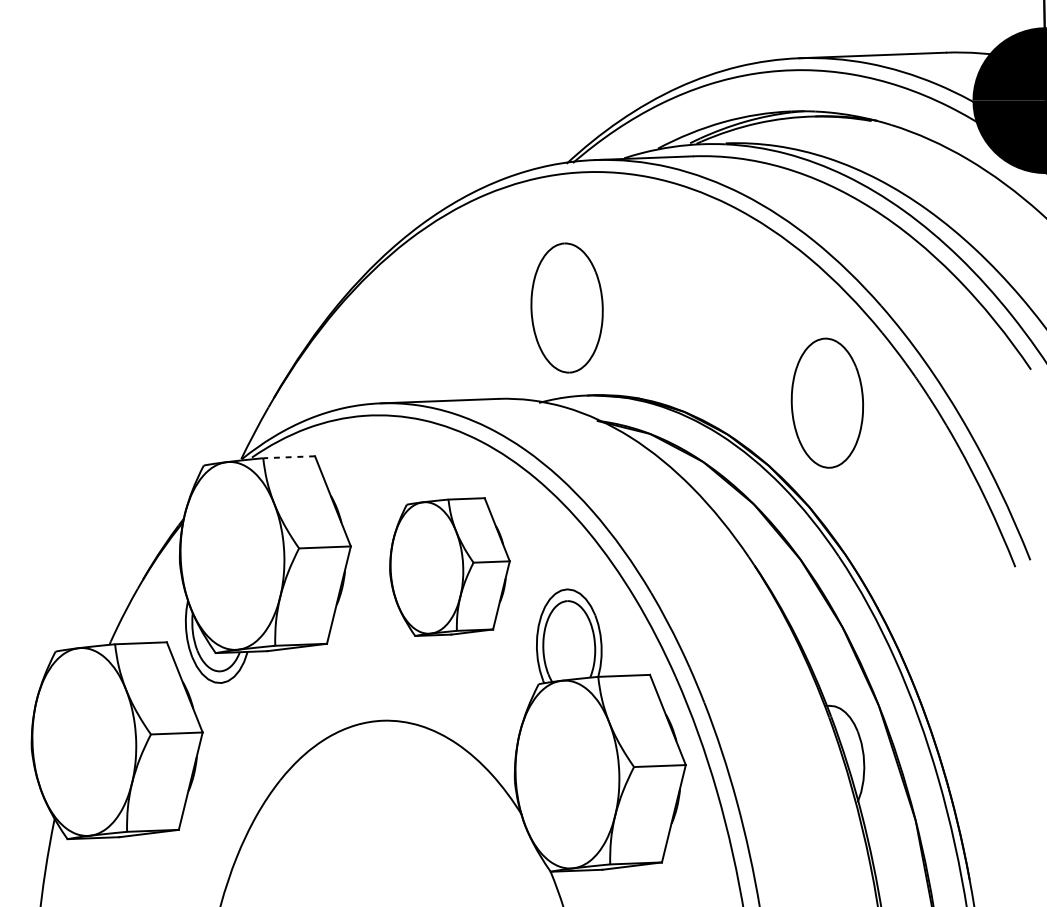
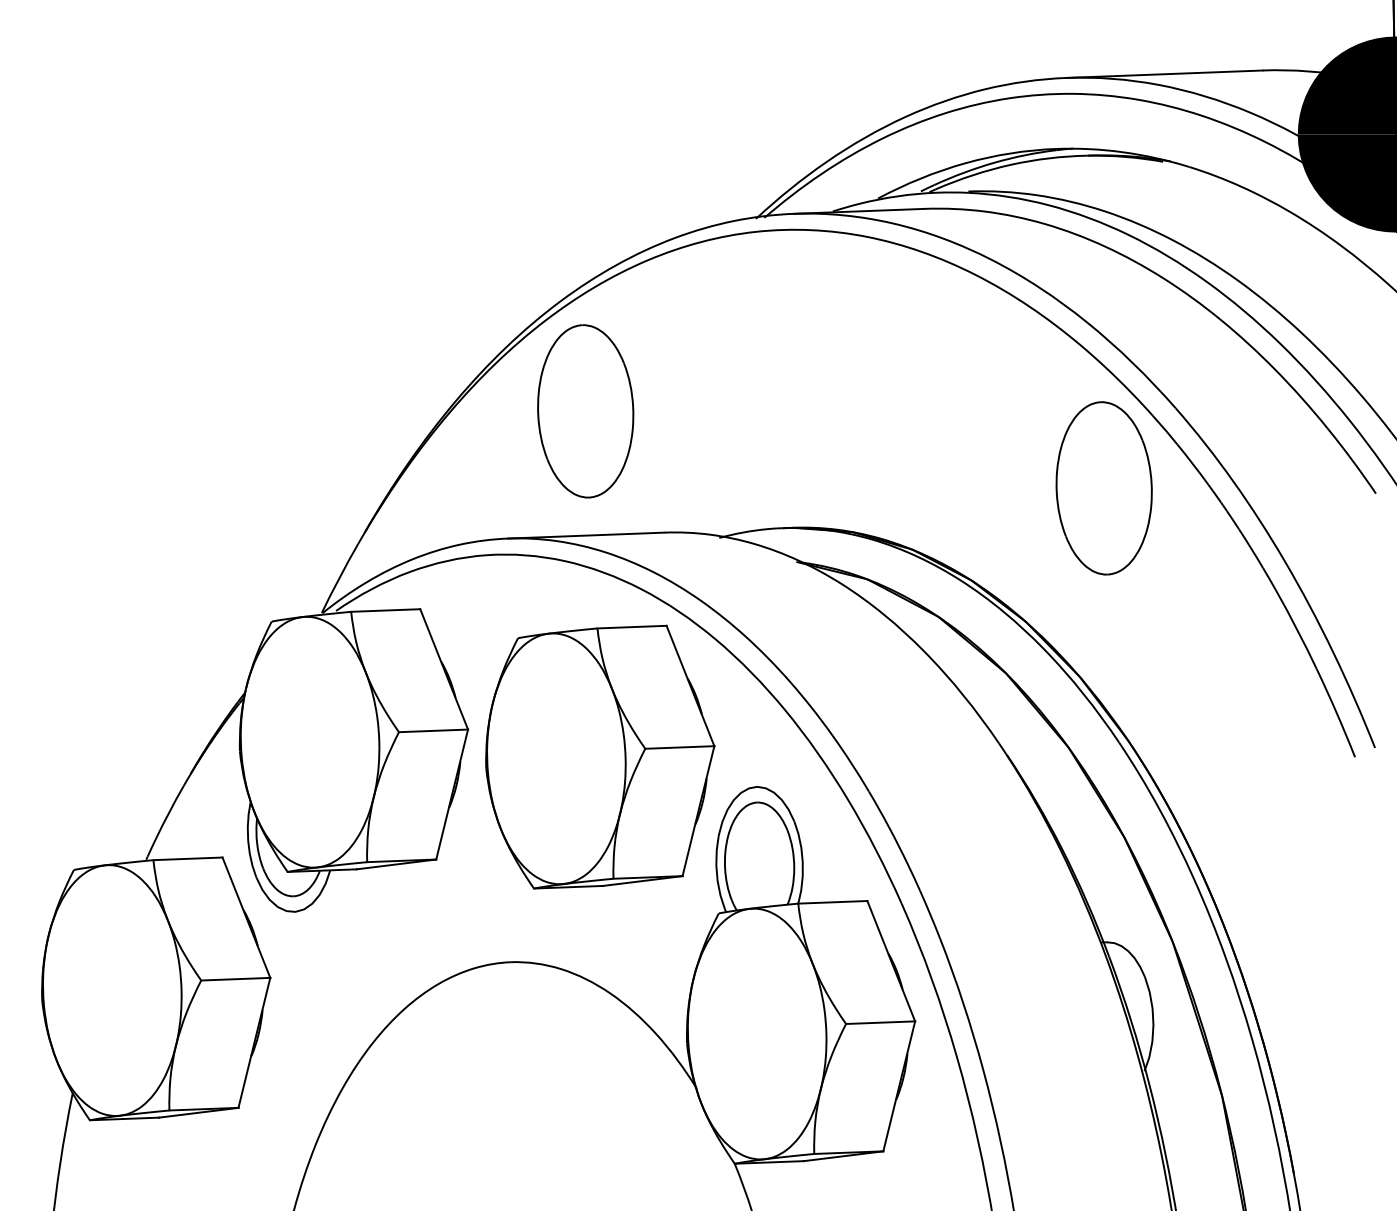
part: (566, 308) -> (585, 411), moved
part: (826, 403) -> (1103, 488), moved
line: (289, 457) -> (385, 610), dashed -> solid
part: (450, 566) -> (600, 756), size x1.43

